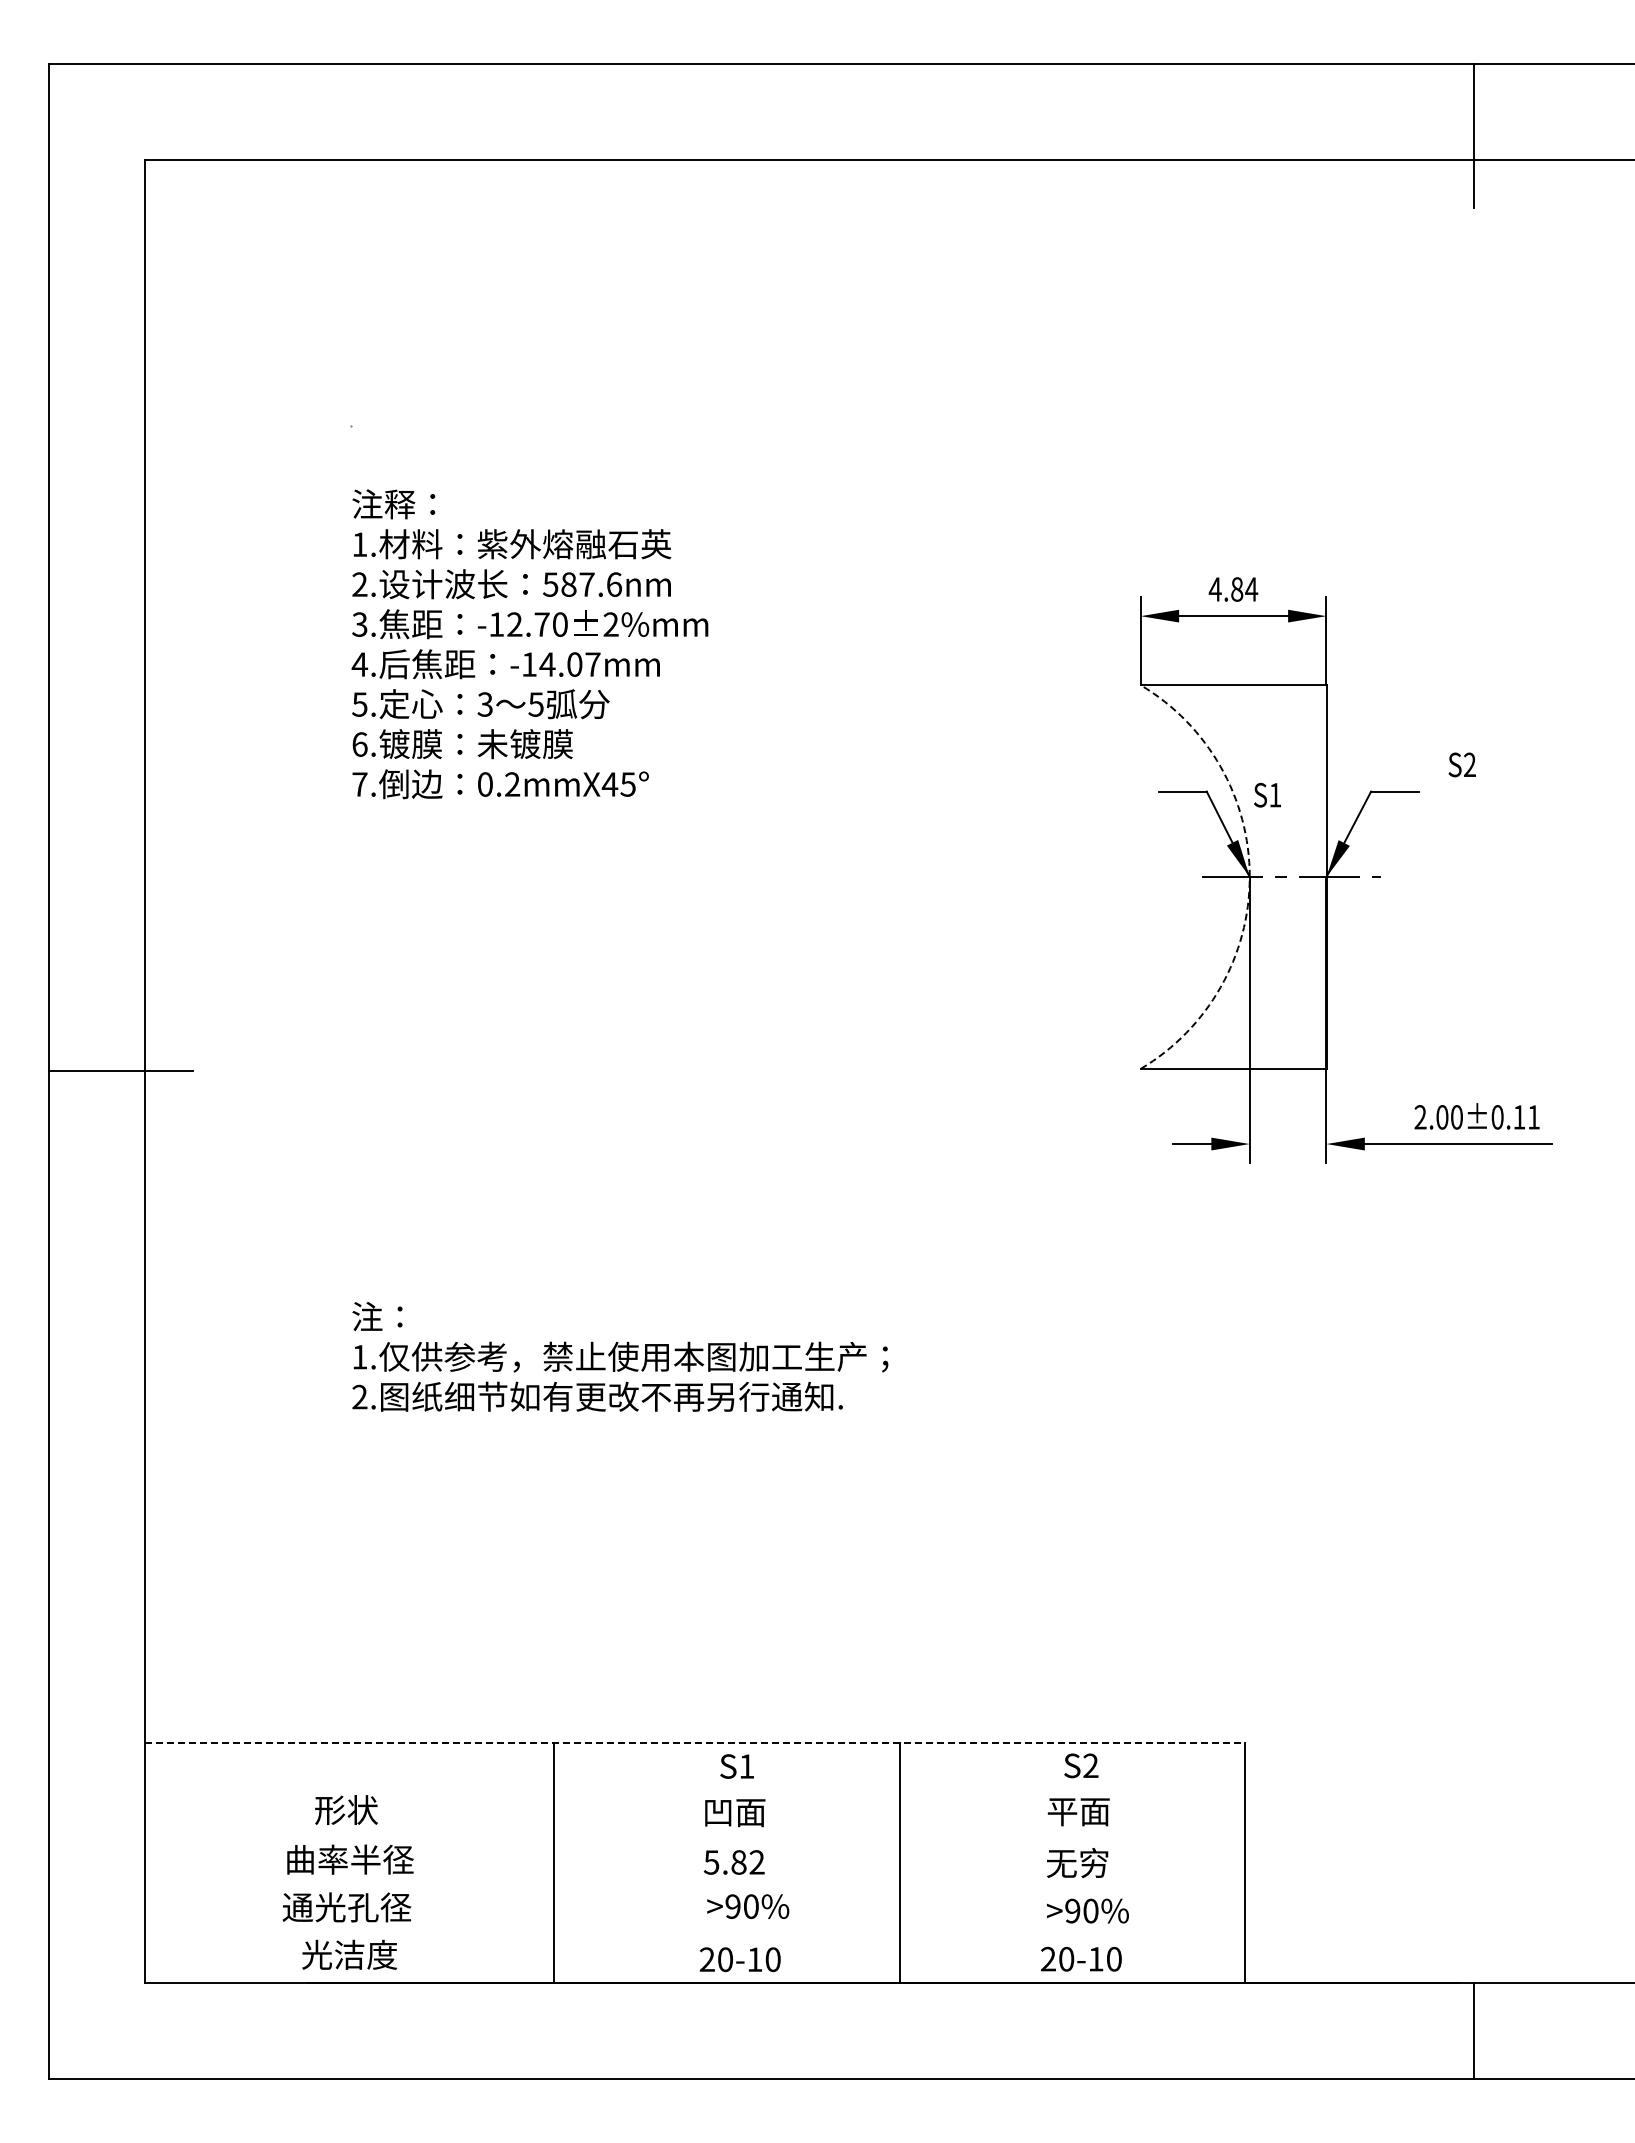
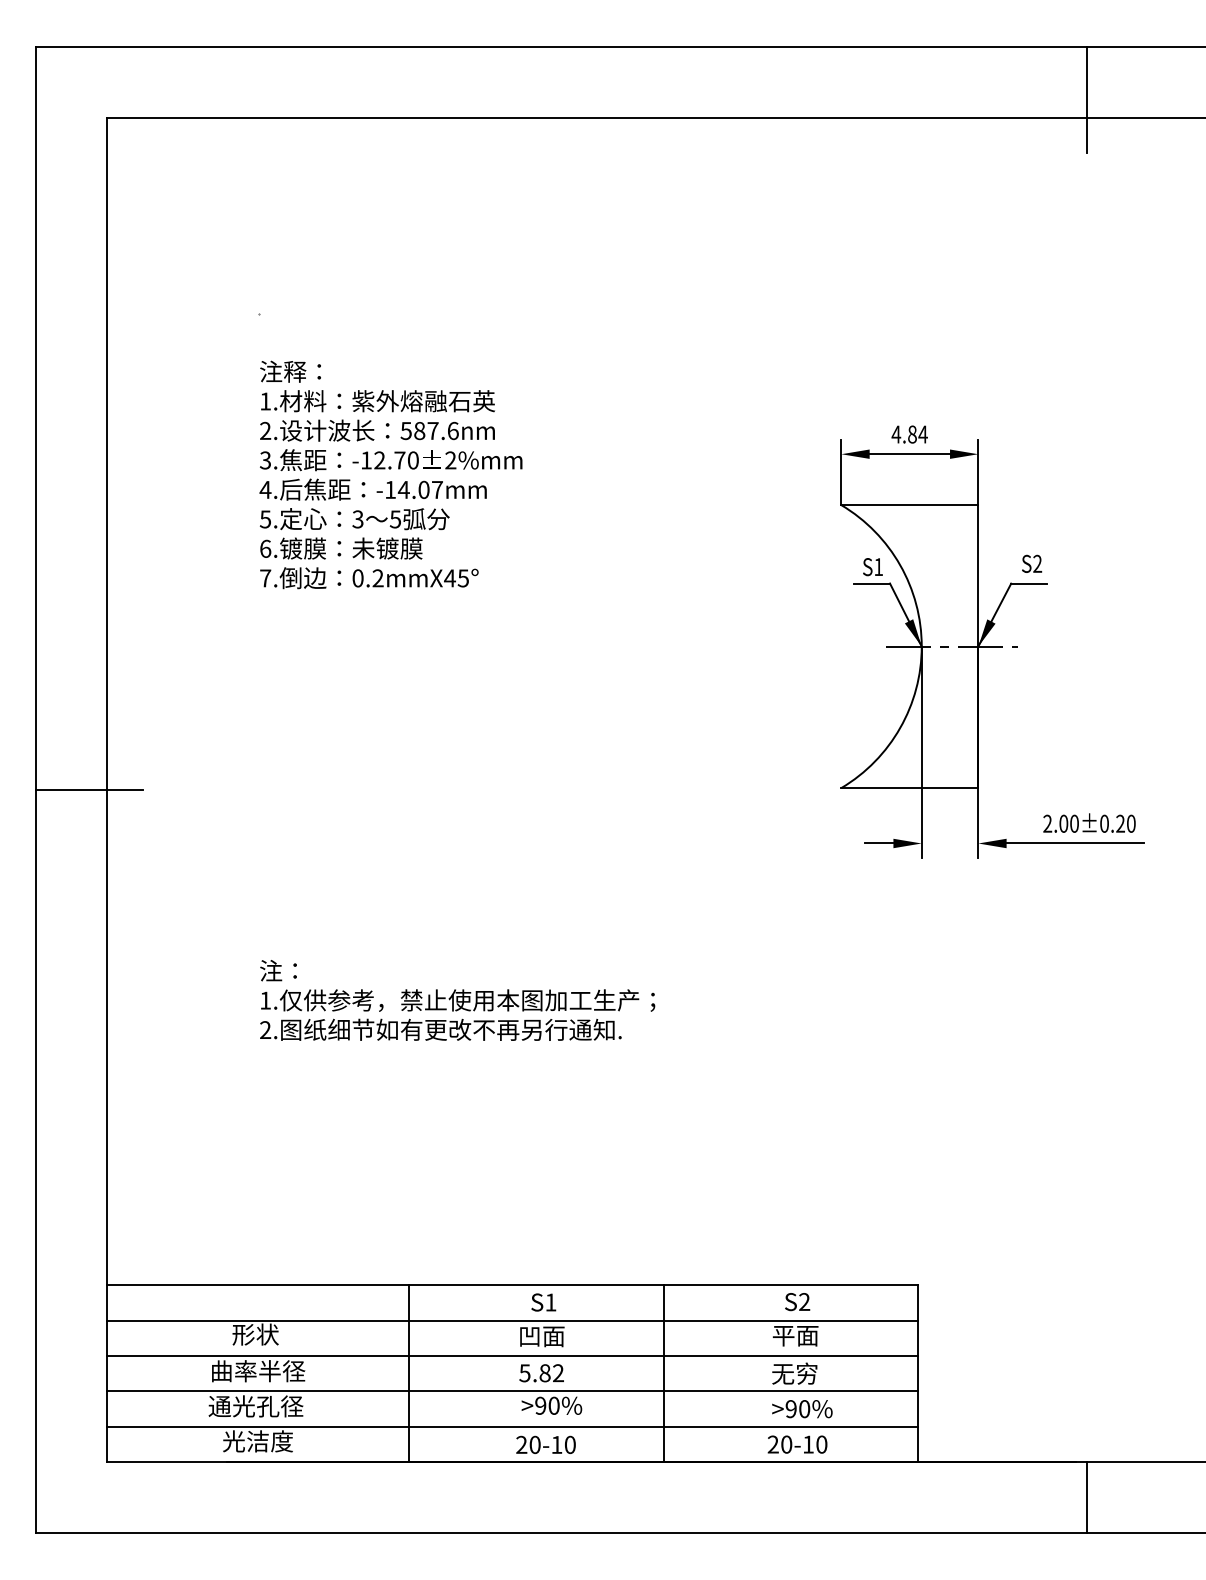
text: (1461, 764) -> (1031, 563), moved
text: (1267, 794) -> (872, 566), moved
arc: (1249, 877) -> (921, 646), dashed -> solid
text: (1526, 1117) -> (1125, 823), 2.00±0.11 -> 2.00±0.20
line: (694, 1742) -> (512, 1284), dashed -> solid
line: (694, 1790) -> (512, 1320), added
line: (694, 1838) -> (512, 1355), added
line: (694, 1886) -> (512, 1390), added
line: (694, 1934) -> (512, 1426), added

